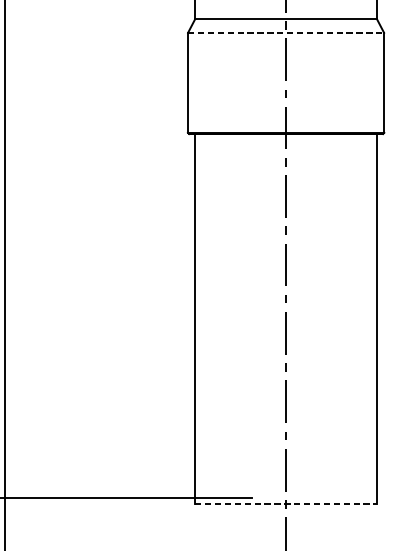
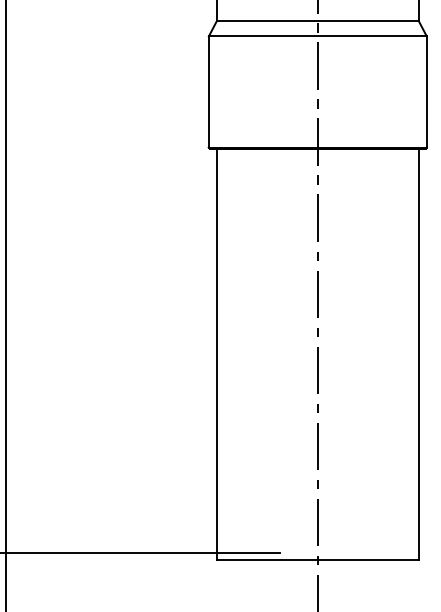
line: (285, 32) -> (317, 36), dashed -> solid
line: (286, 504) -> (318, 560), dashed -> solid

